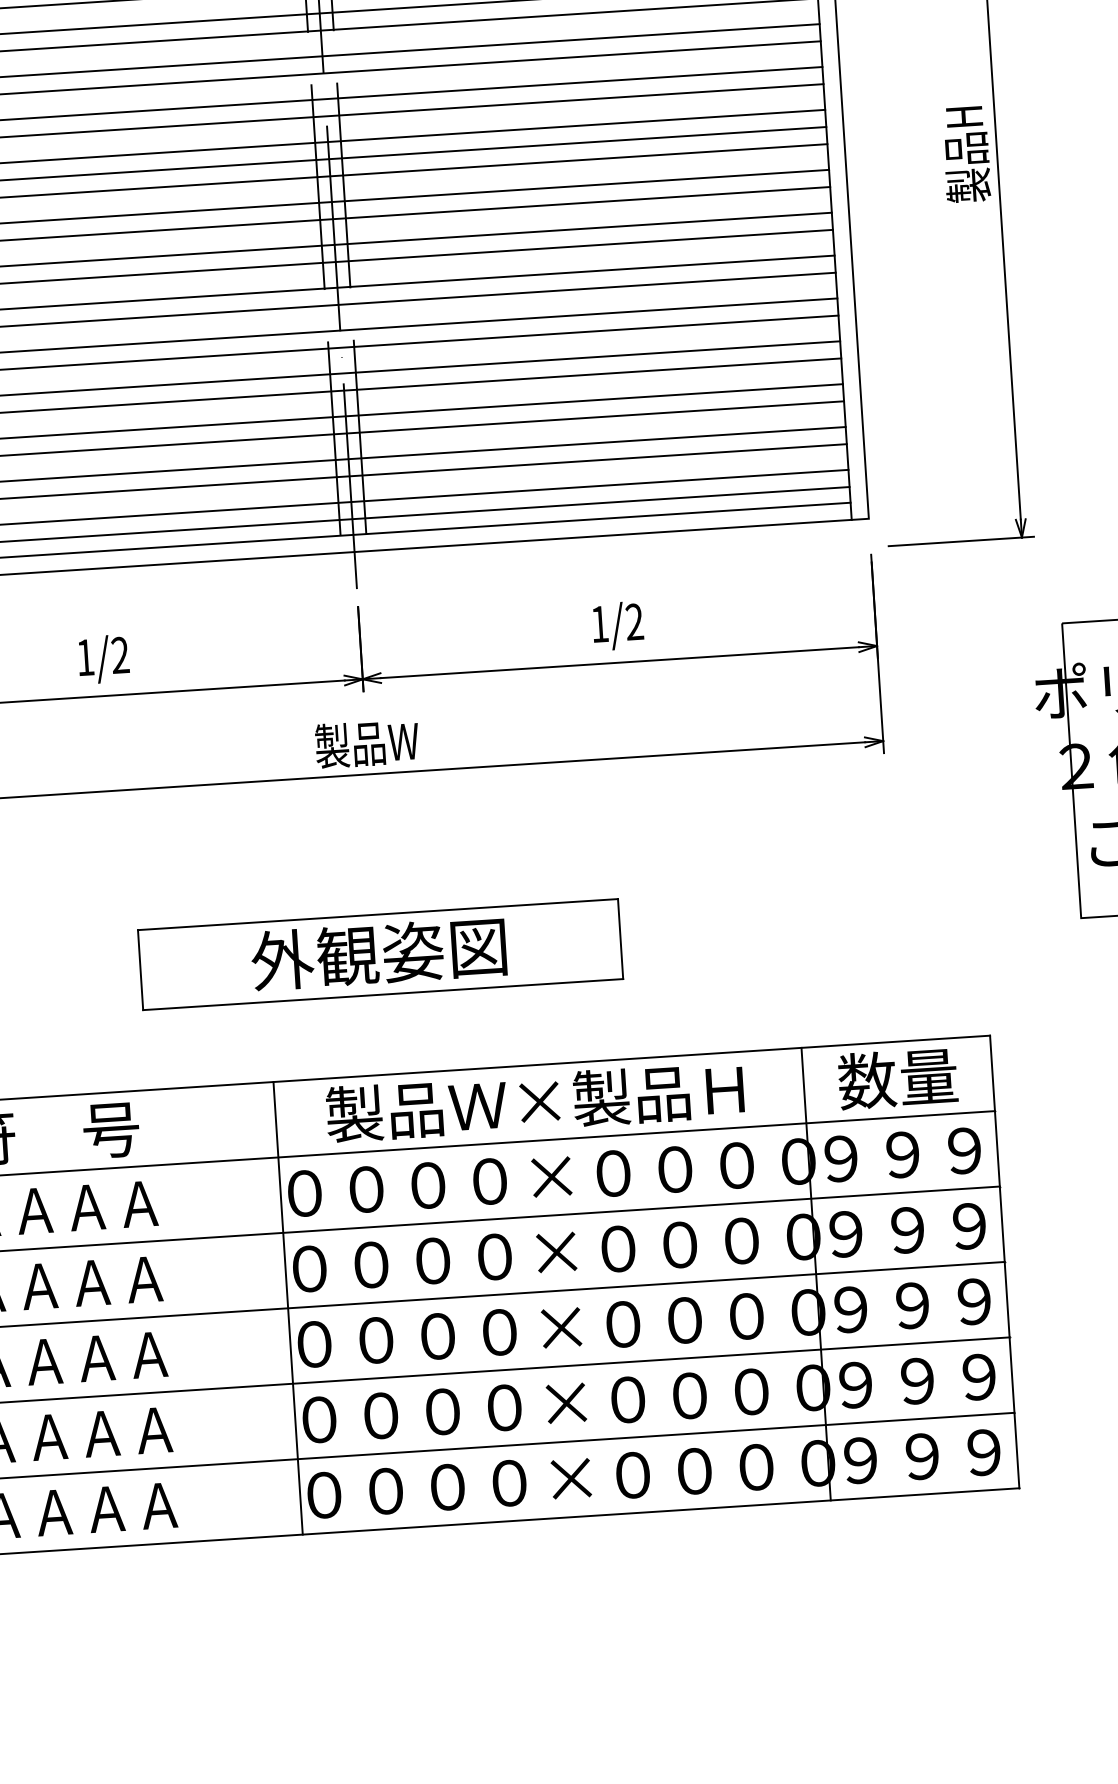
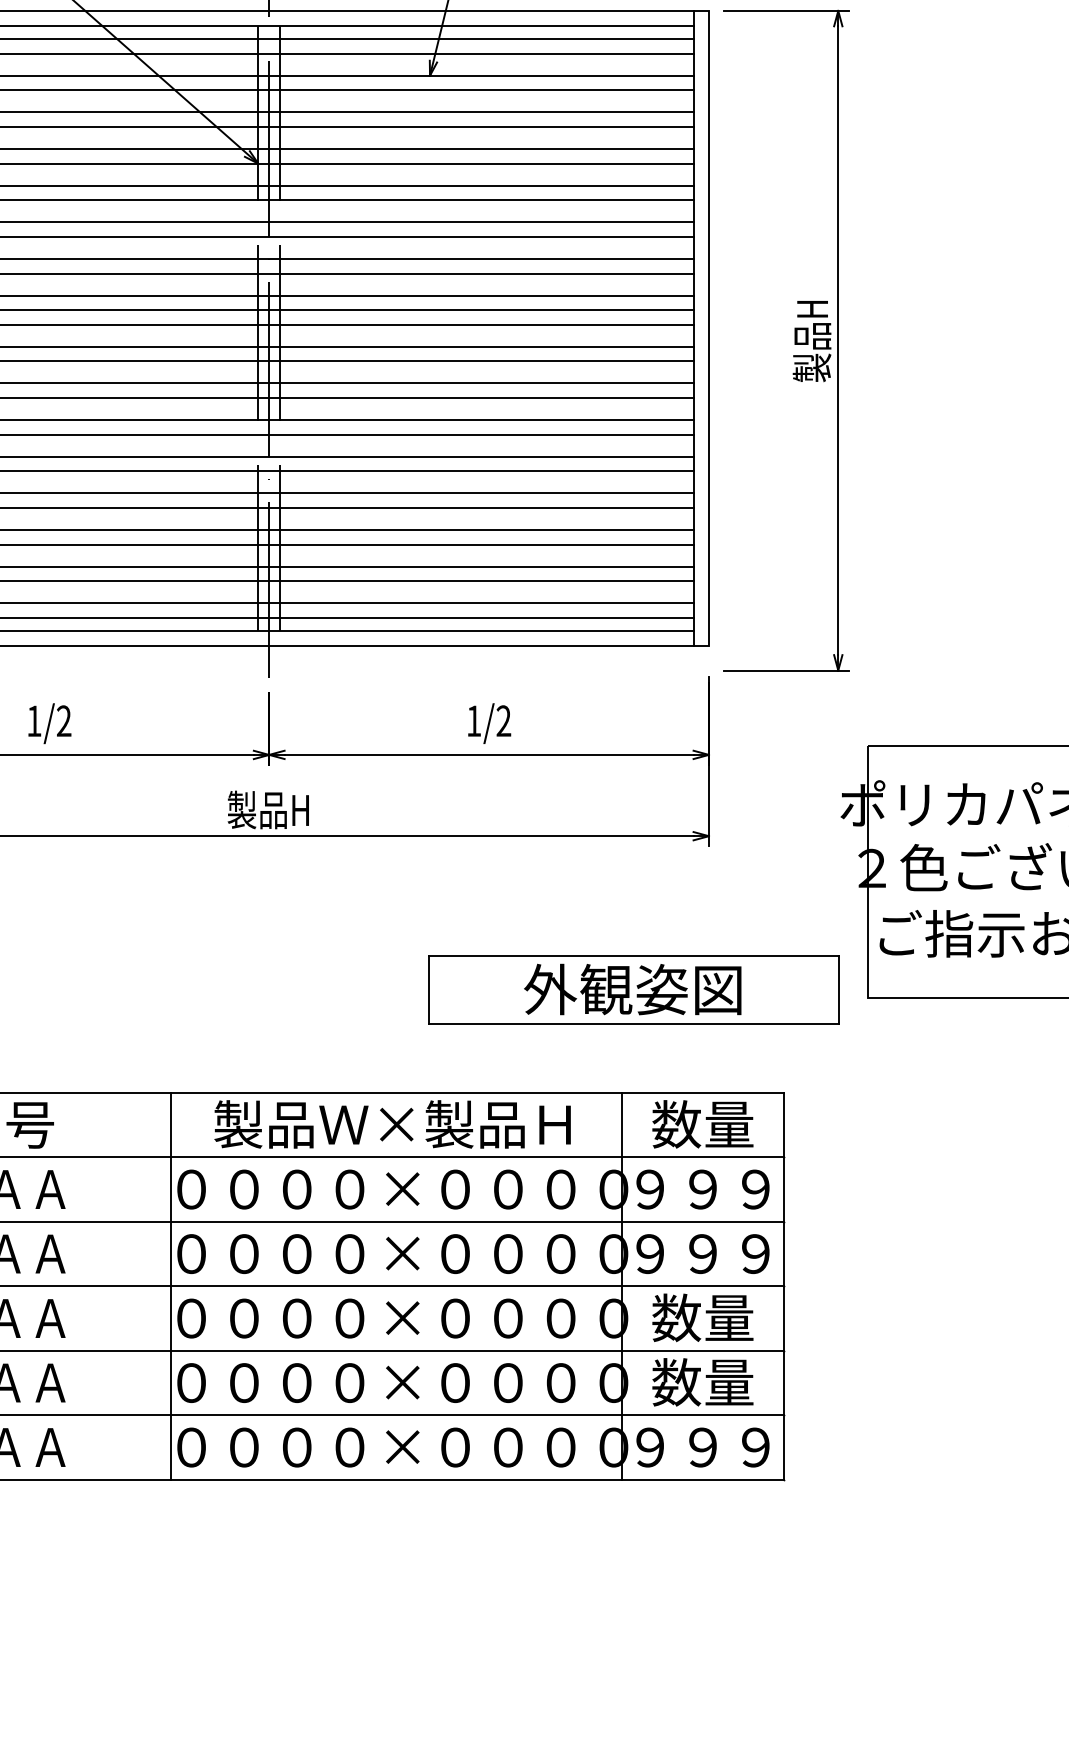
text: (367, 743) -> (269, 809), 製品W -> 製品H
part: (379, 953) -> (633, 989), moved
text: (912, 1304) -> (702, 1317), ９９９ -> 数量
text: (916, 1380) -> (702, 1382), ９９９ -> 数量

